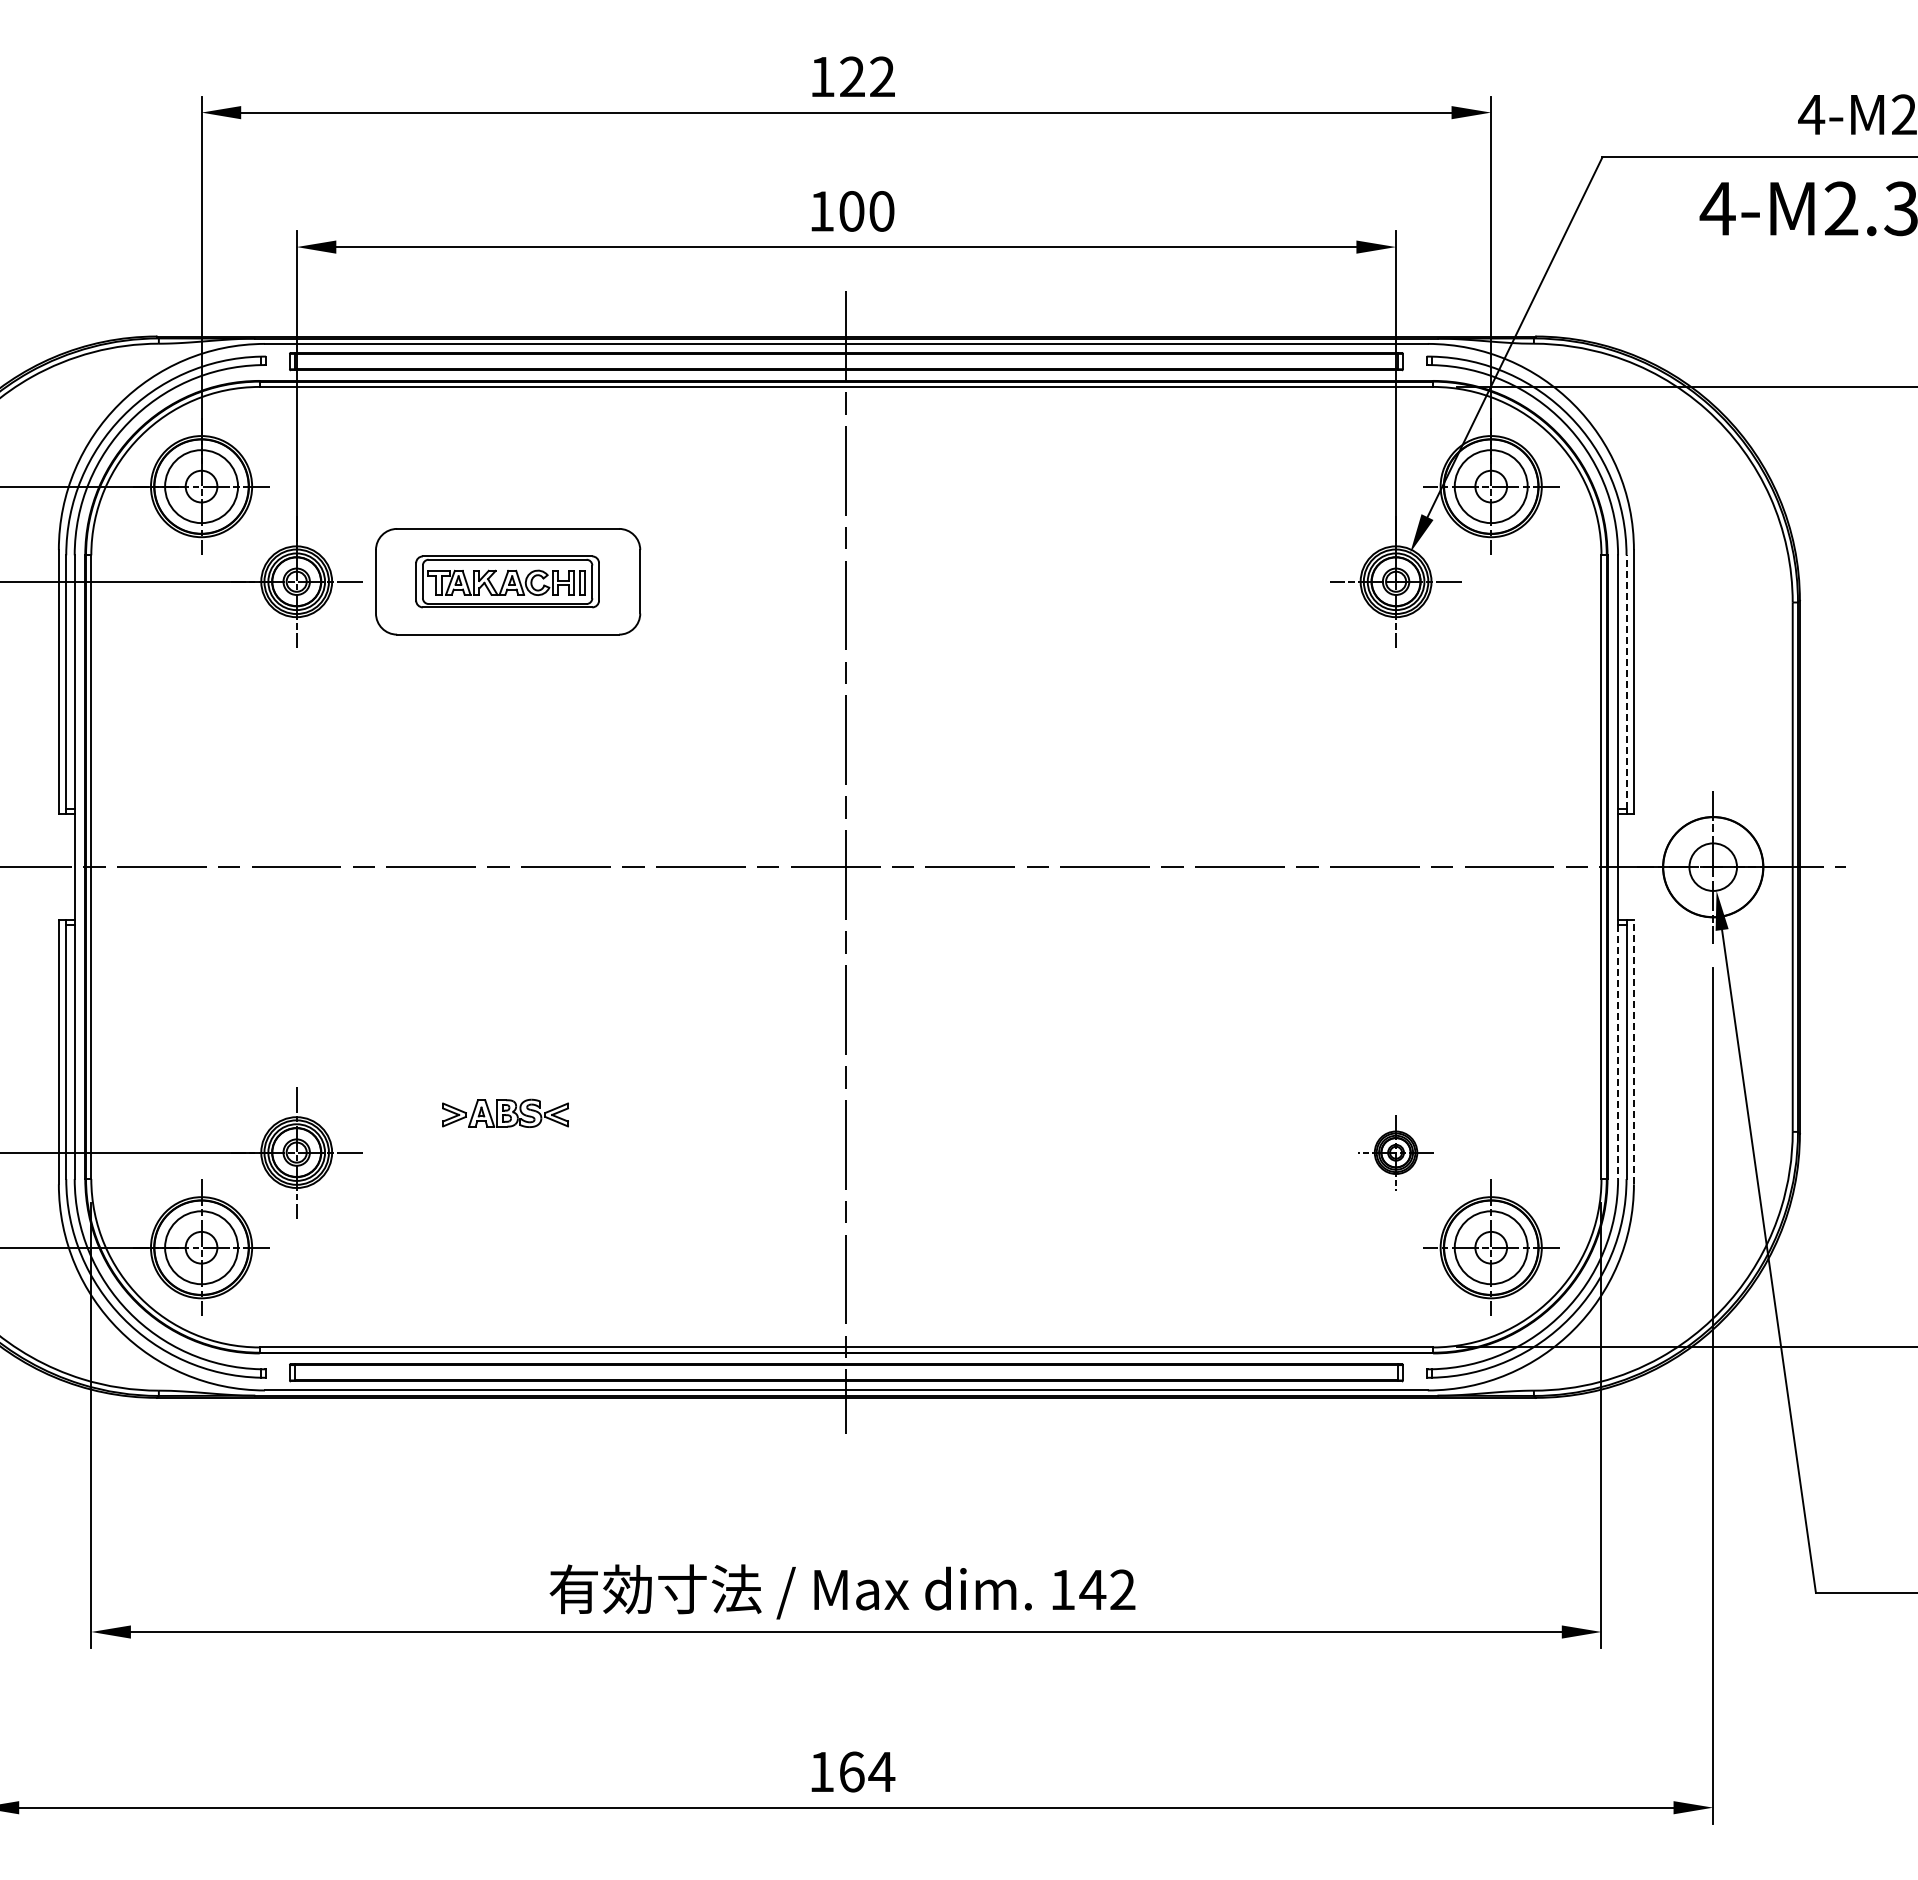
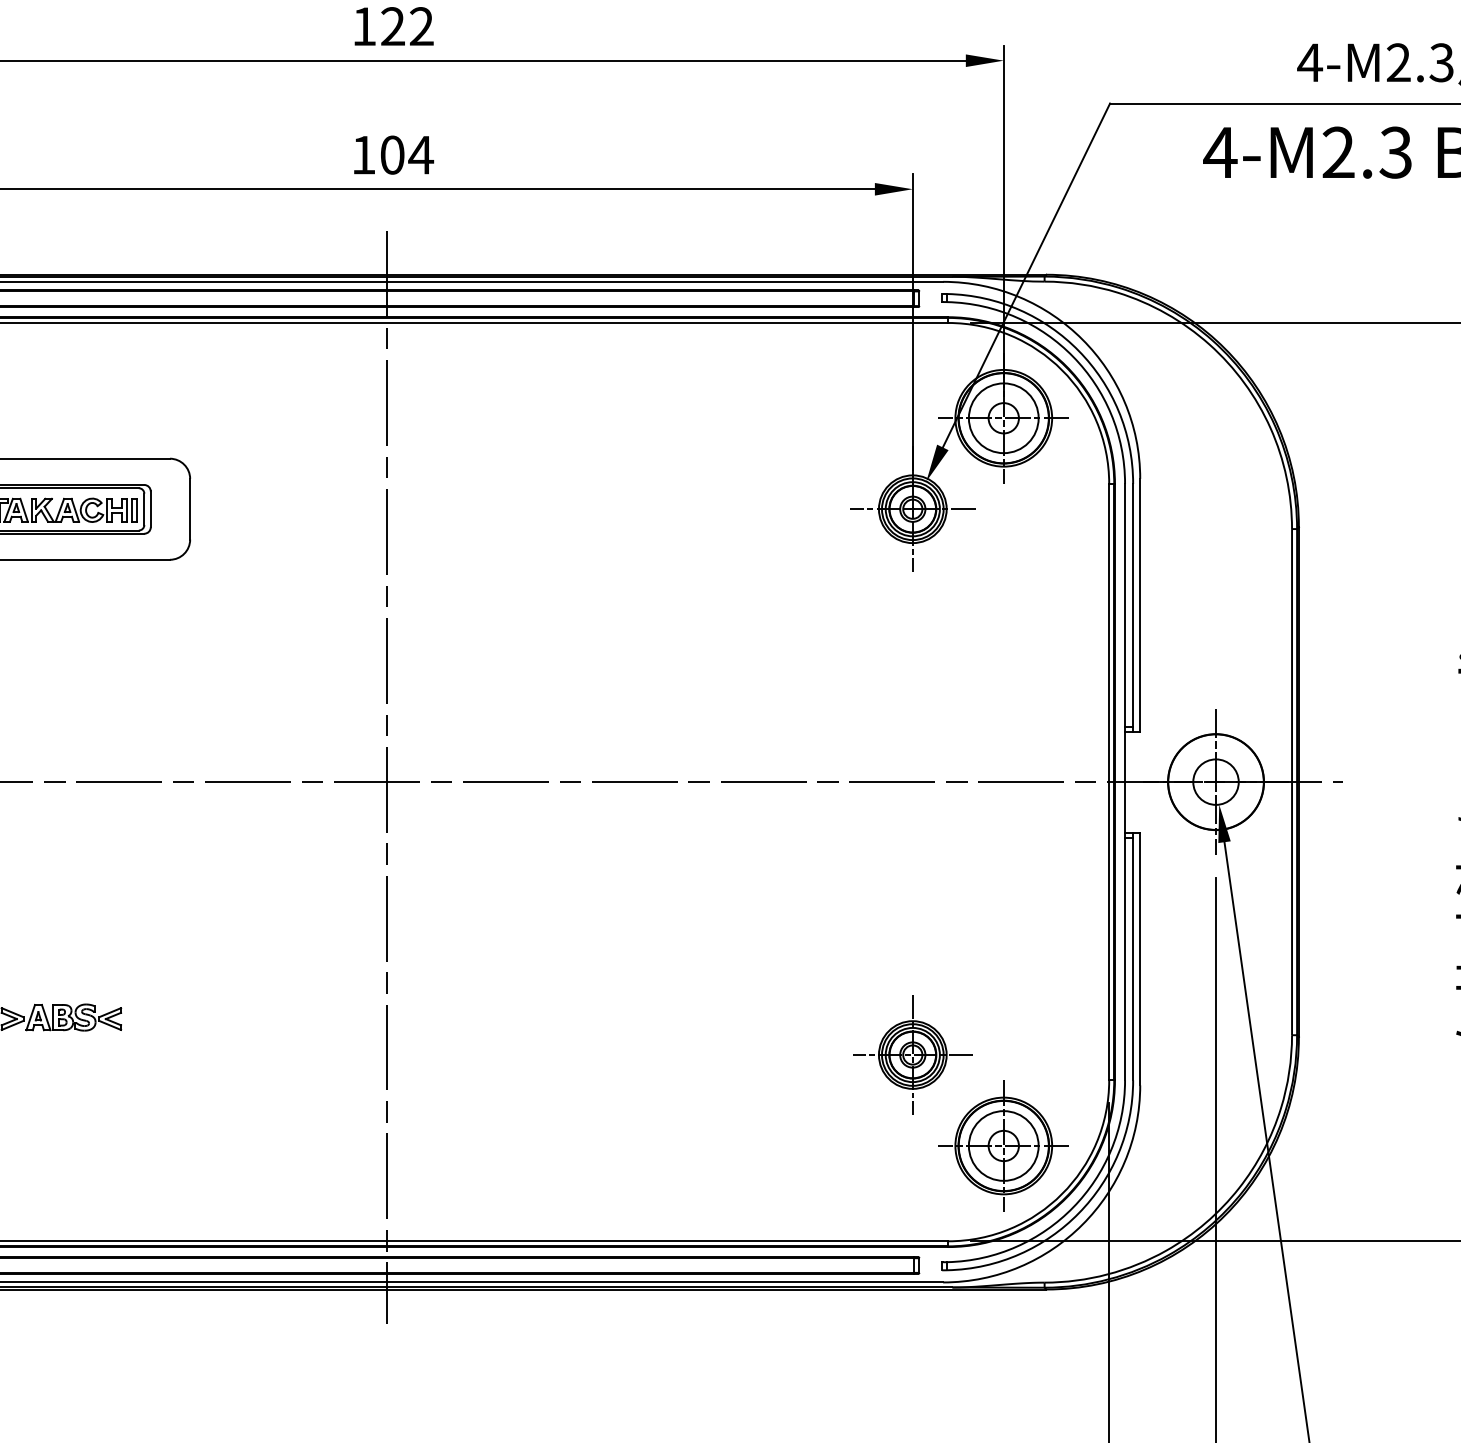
text: (881, 211) -> (420, 155), 100 -> 104
line: (1626, 682) -> (1133, 605), dashed -> solid
line: (1633, 1051) -> (1139, 958), dashed -> solid
line: (1618, 1052) -> (1125, 959), dashed -> solid
part: (1395, 1152) -> (912, 1054), size x1.67

